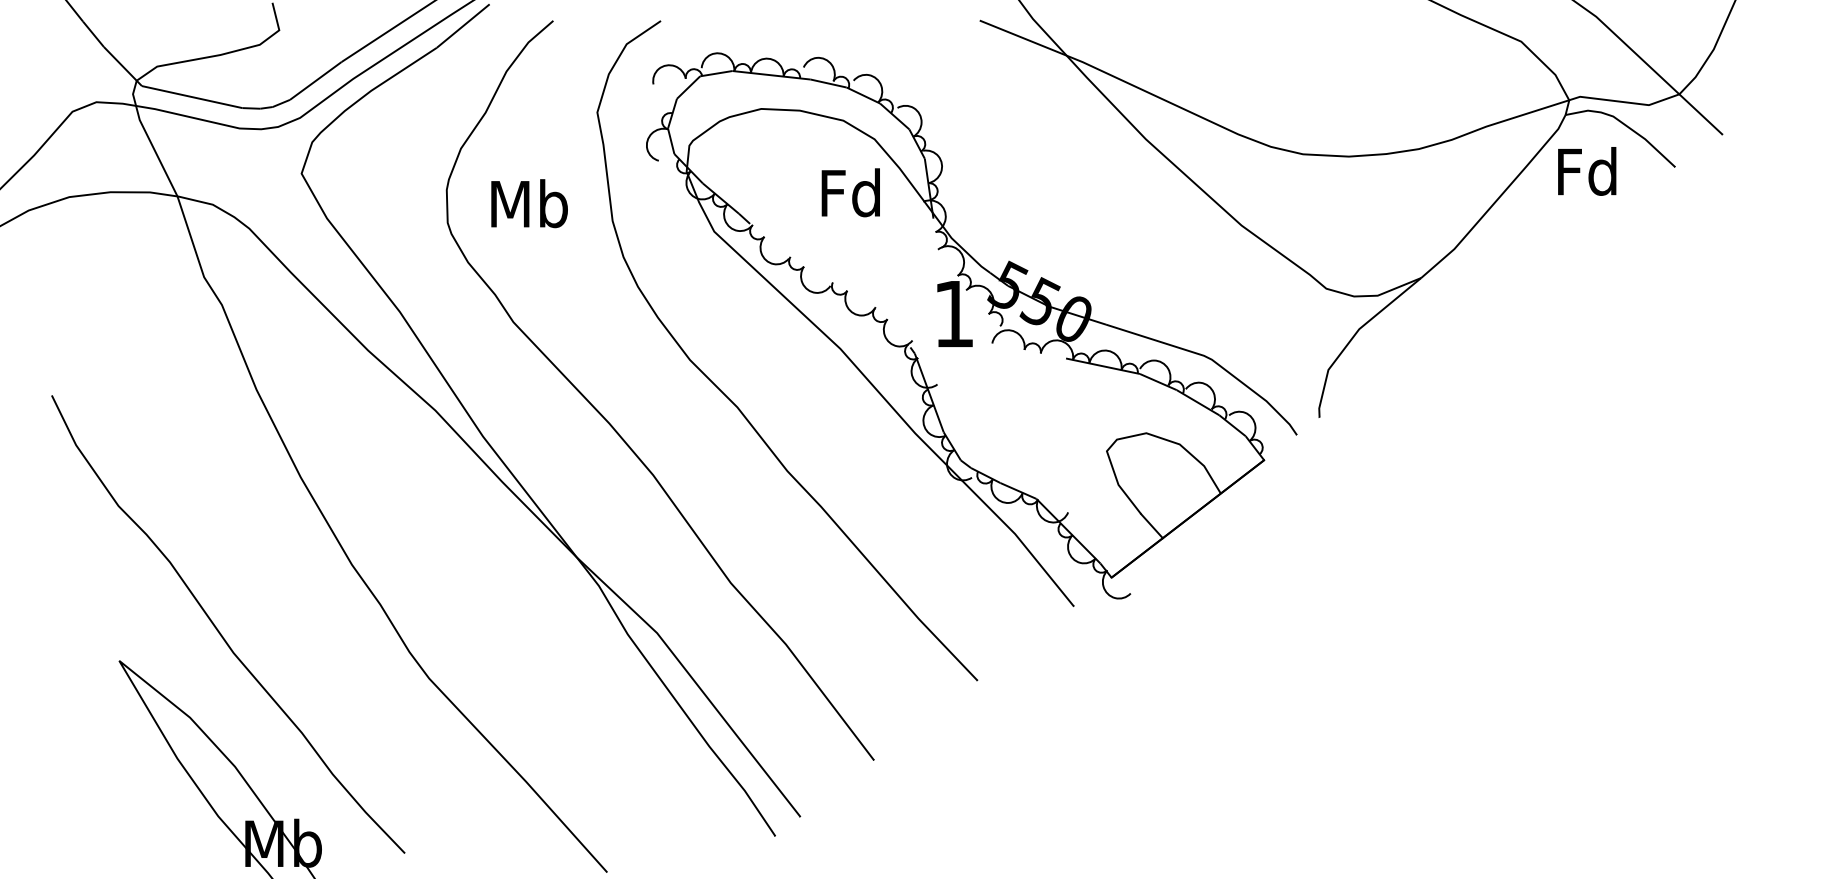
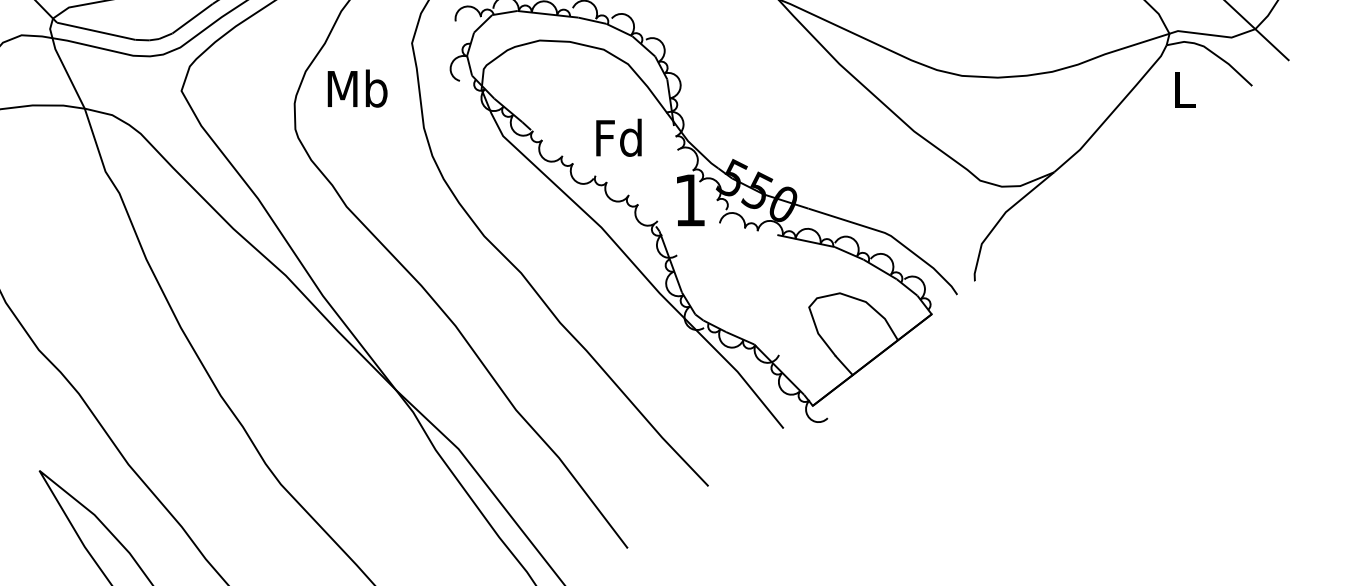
text: (1587, 171) -> (1183, 89), Fd -> L
text: (850, 192) -> (618, 137), moved
text: (529, 203) -> (357, 88), moved

